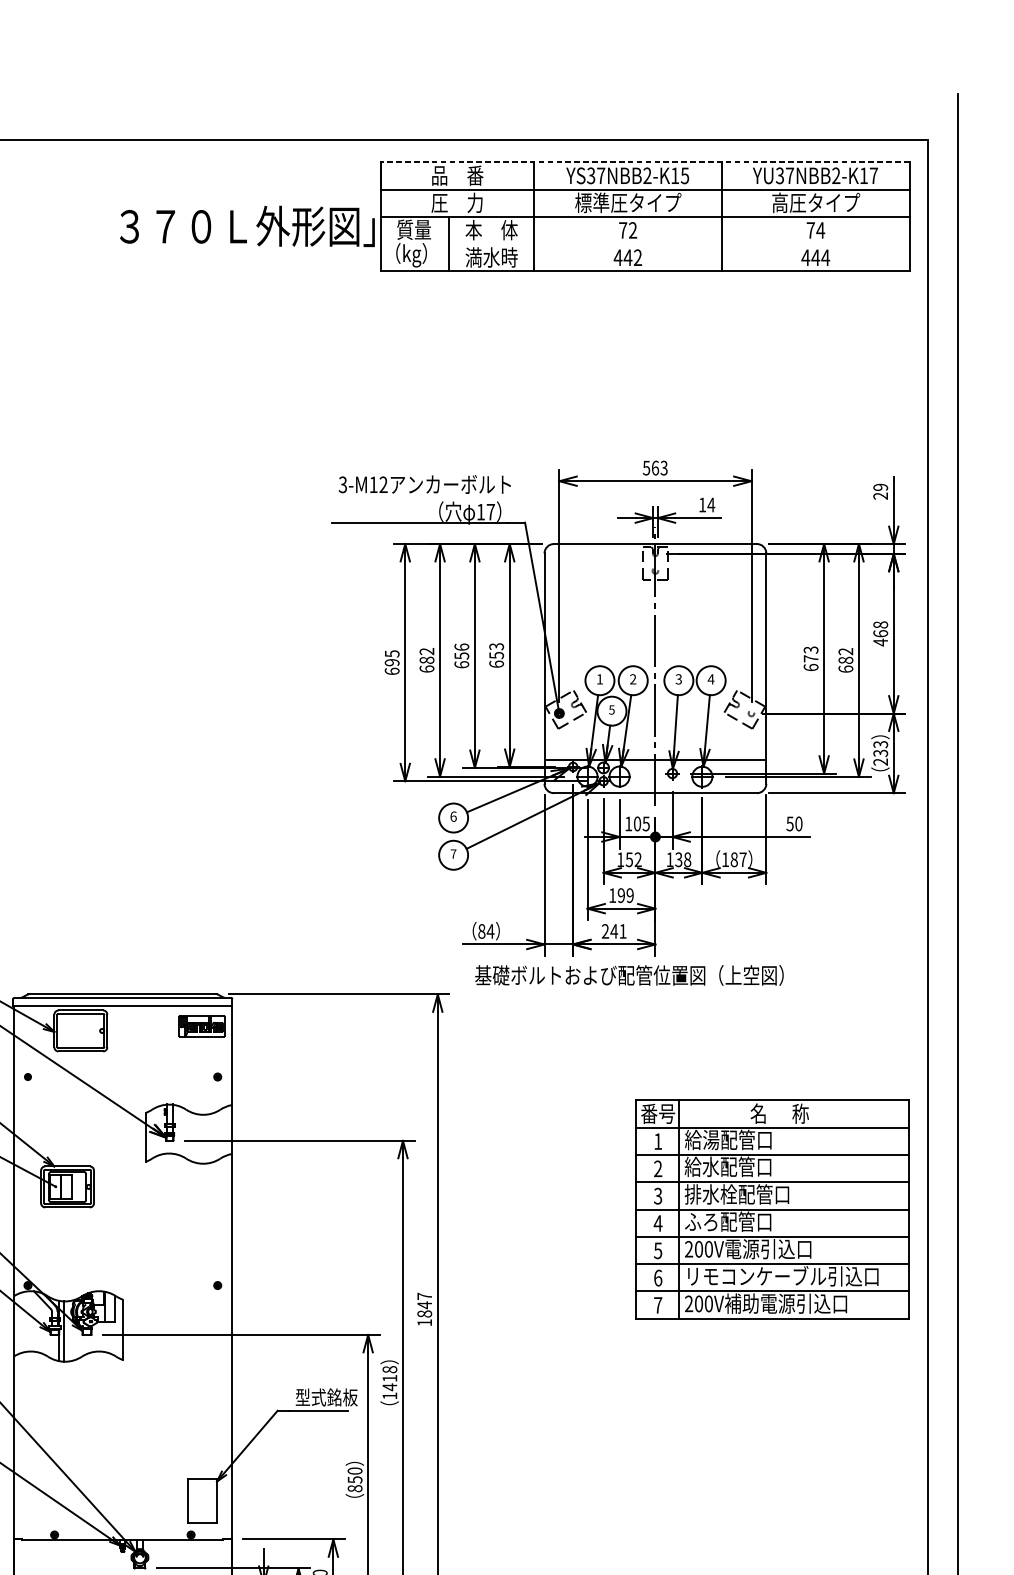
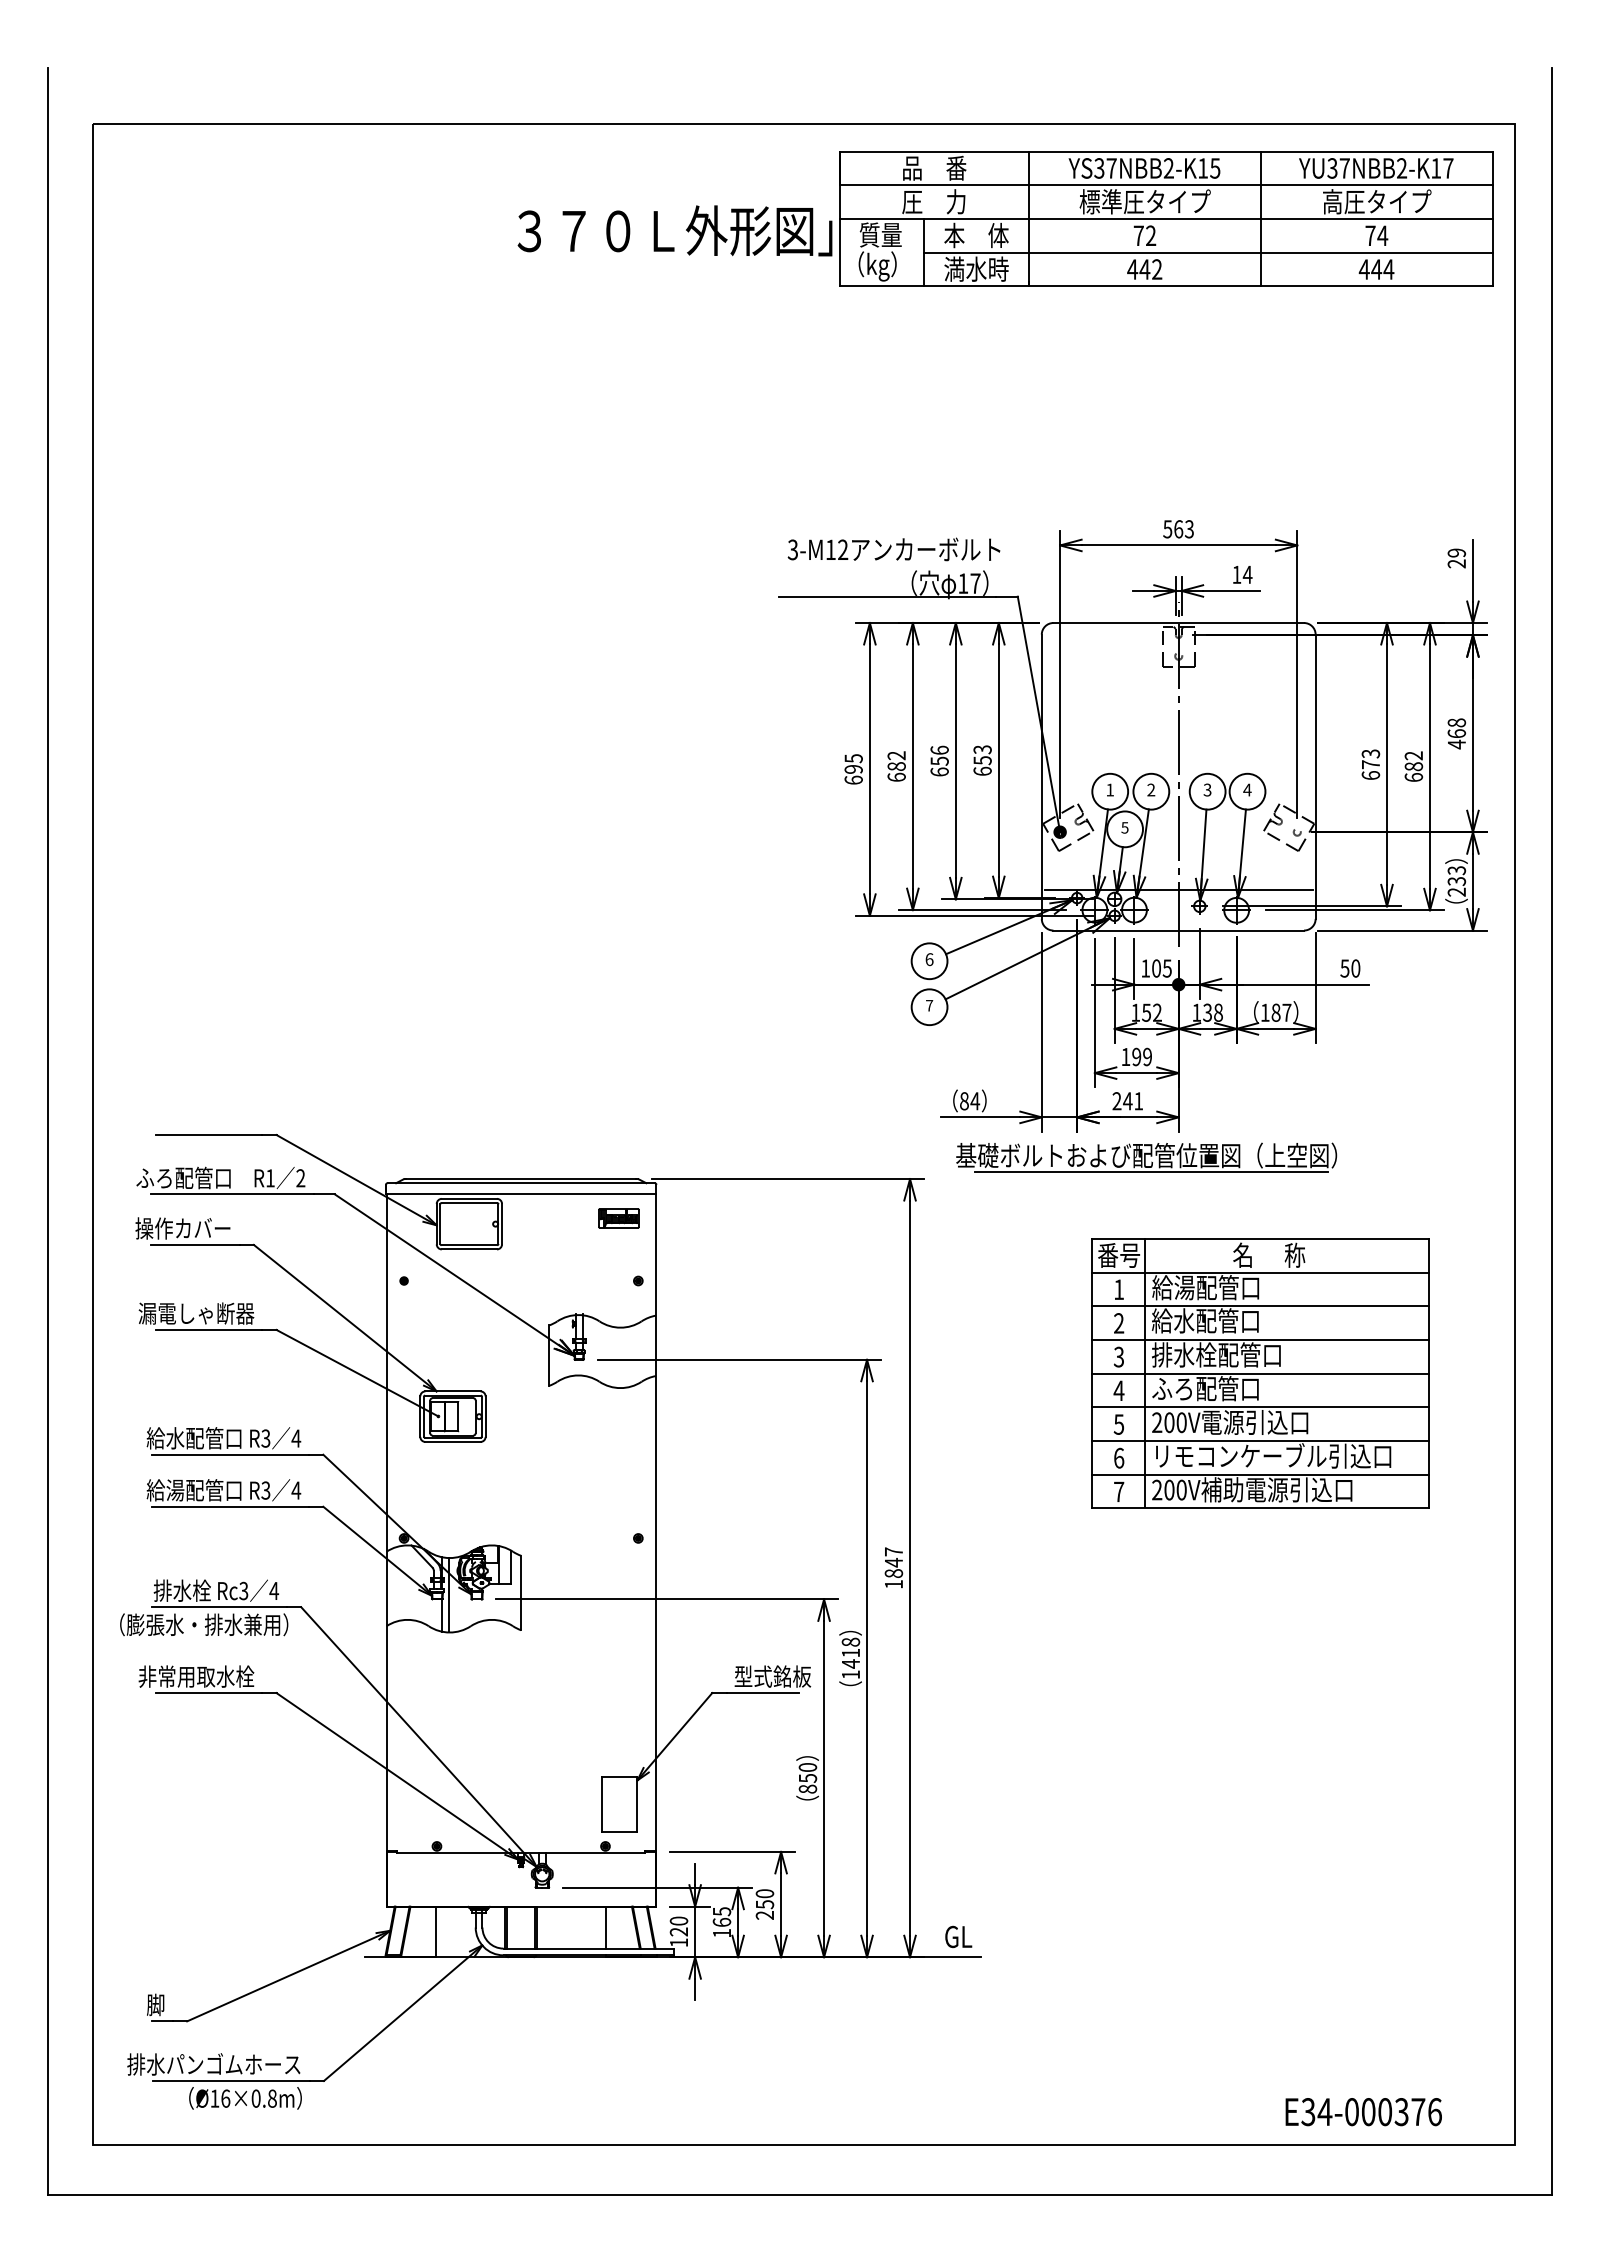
line: (645, 162) -> (1166, 151), dashed -> solid
line: (678, 243) -> (1207, 252), added
line: (633, 988) -> (1151, 1171), added
part: (201, 1026) -> (618, 1218), size x0.71
part: (772, 1209) -> (1260, 1373), moved

